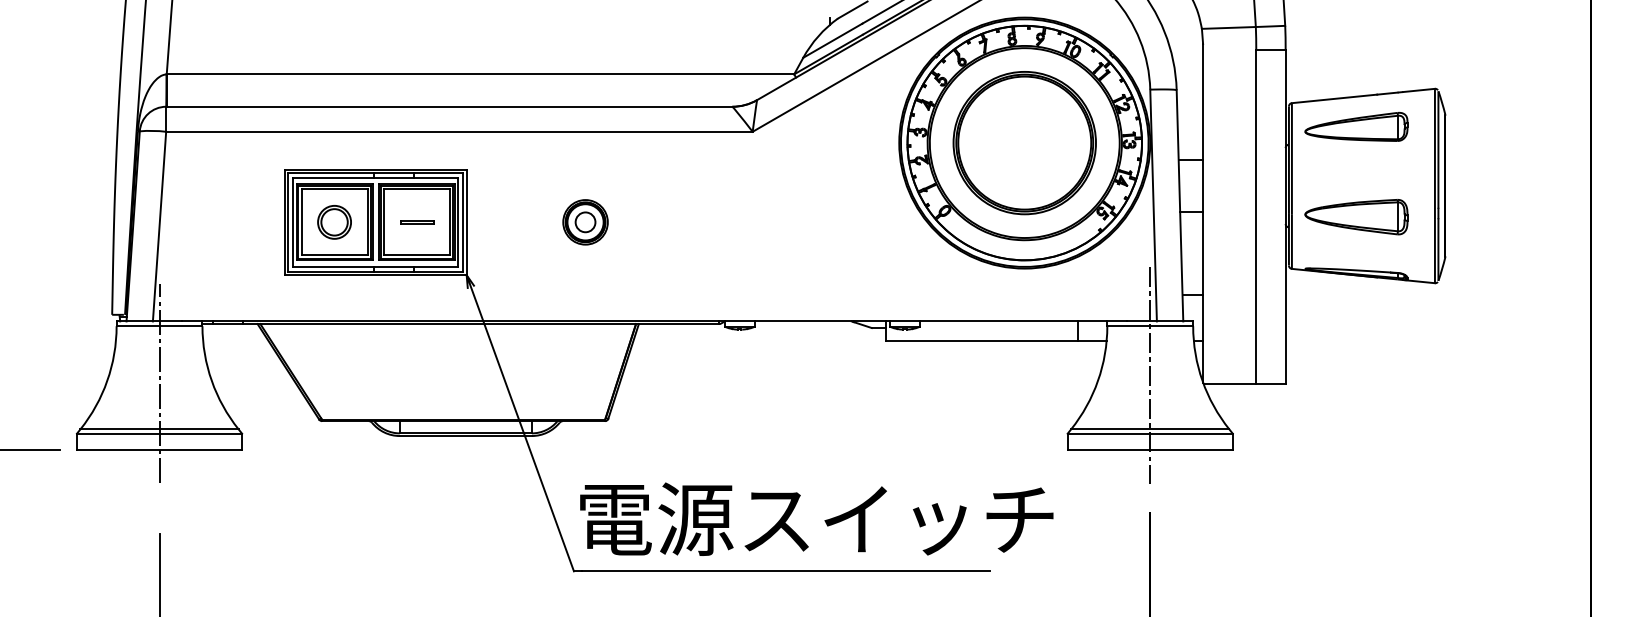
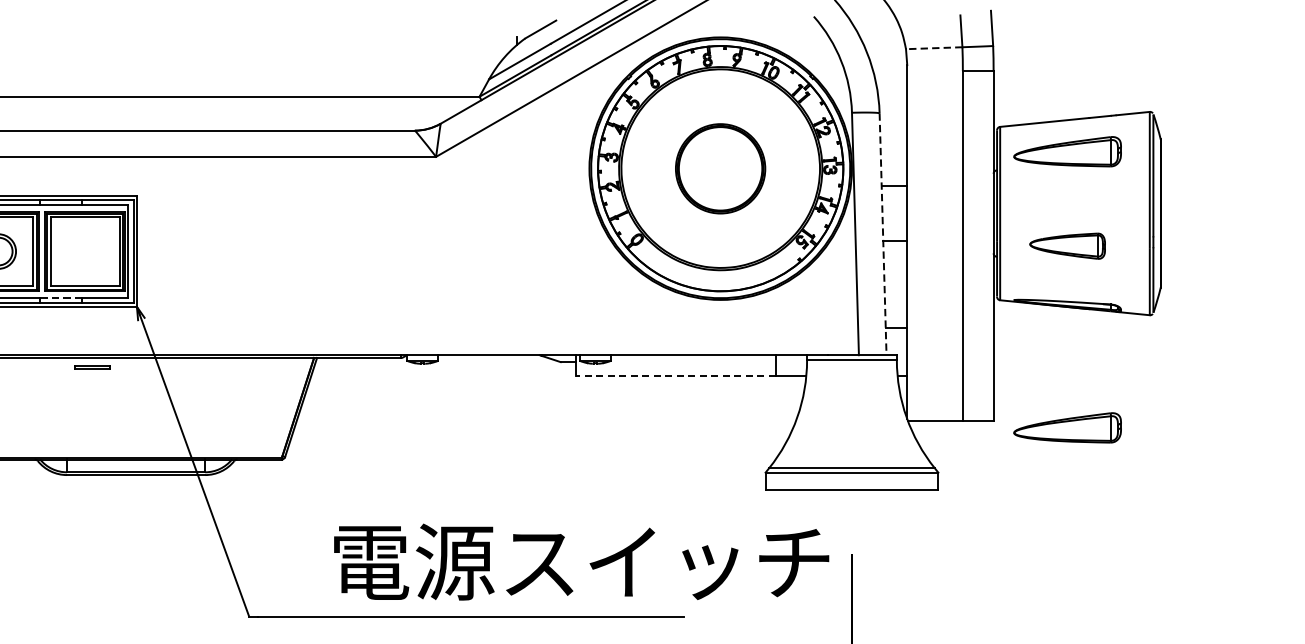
line: (1228, 27) -> (933, 47), solid -> dashed
part: (1024, 143) -> (720, 169), size x0.6
line: (1179, 205) -> (882, 233), solid -> dashed
part: (1356, 217) -> (1067, 246), size x0.7
line: (417, 221) -> (92, 366), moved
part: (585, 222) -> (261, 251), removed
line: (394, 266) -> (61, 297), solid -> dashed
line: (981, 341) -> (675, 376), solid -> dashed
line: (1150, 374) -> (852, 410), removed
part: (1356, 390) -> (1067, 427), added
text: (816, 518) -> (581, 561), moved

